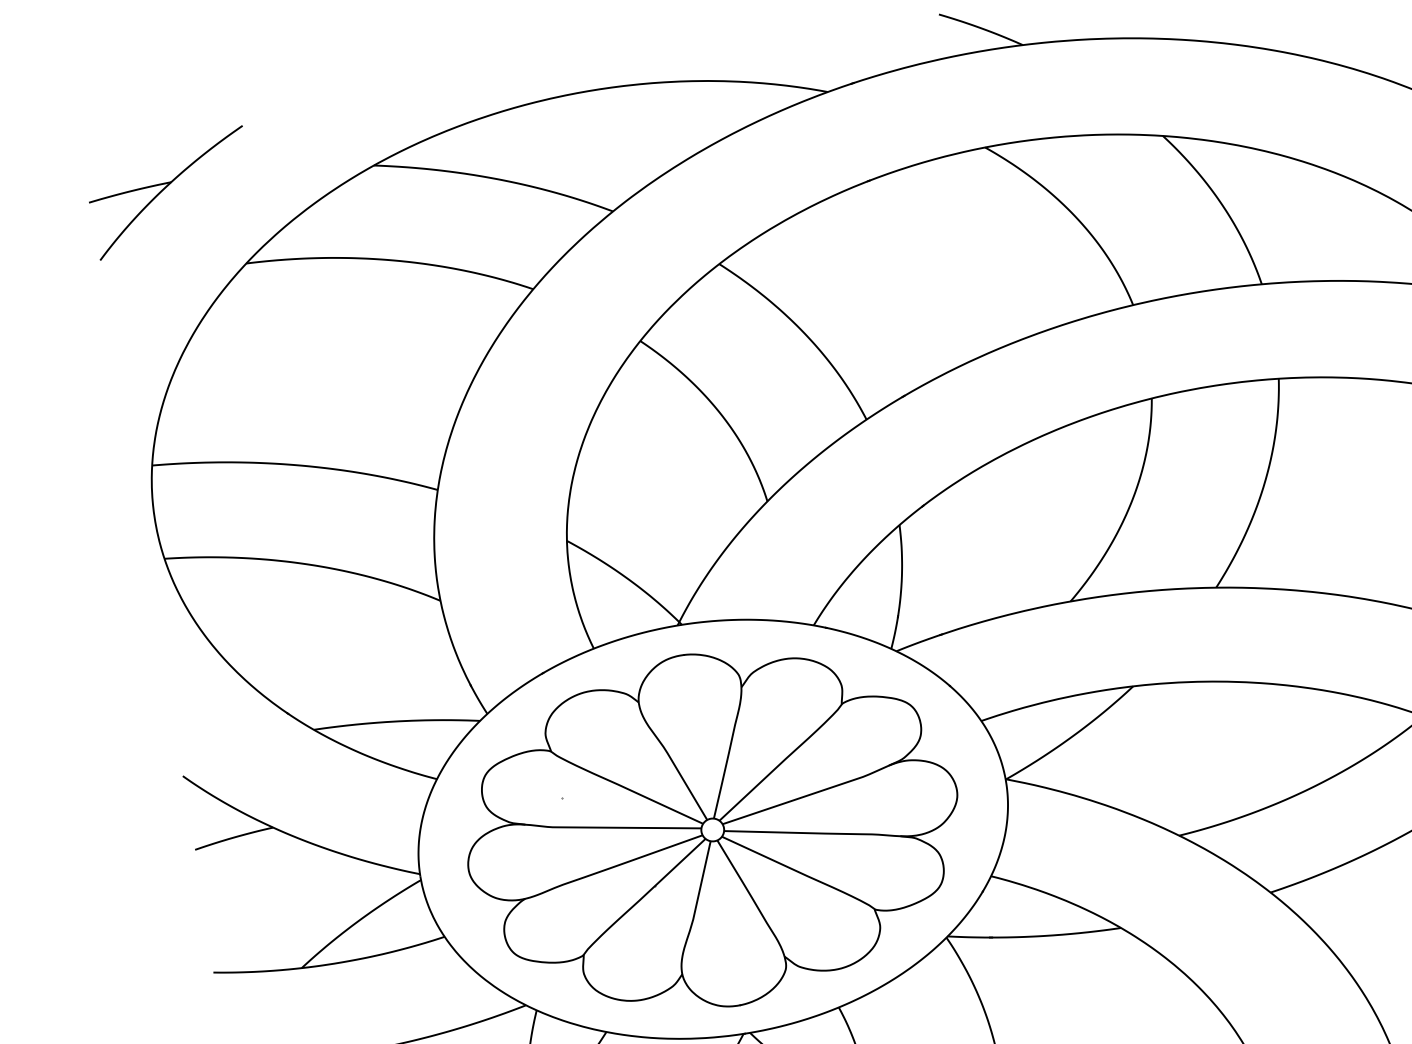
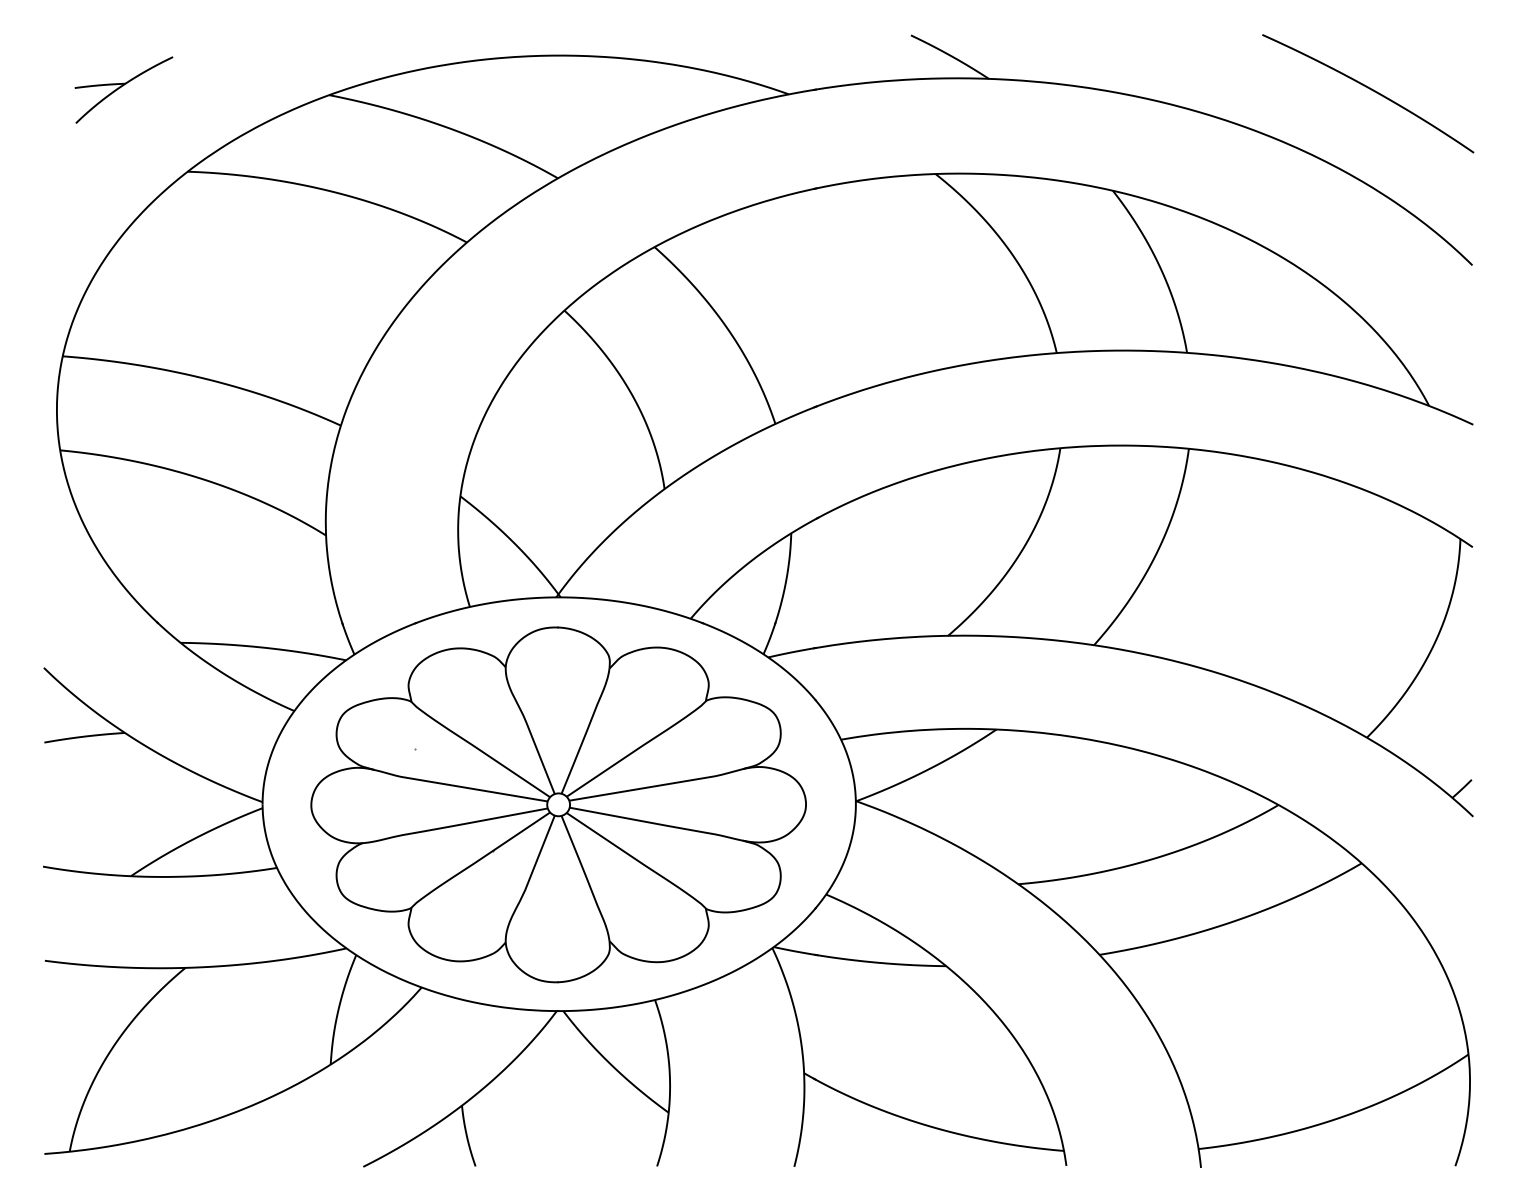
part: (169, 192) -> (123, 89), size x0.6

